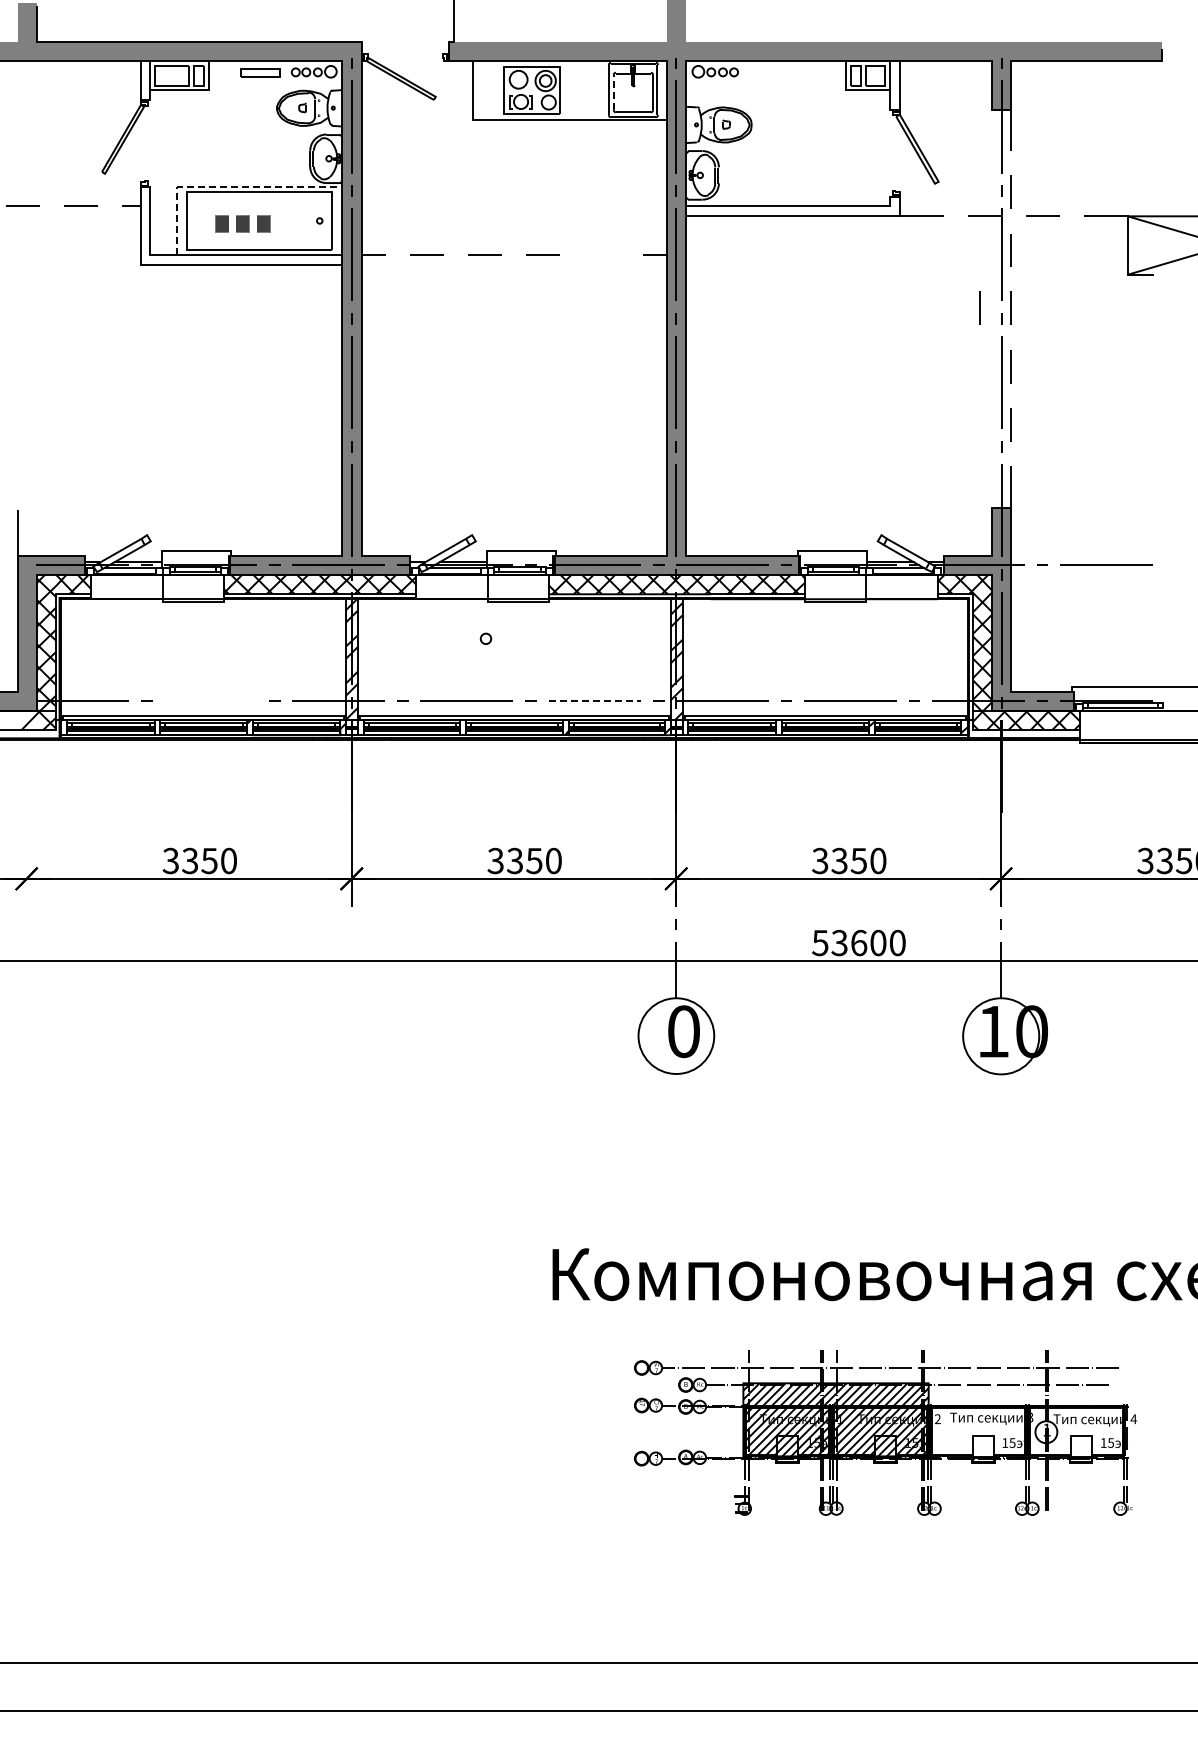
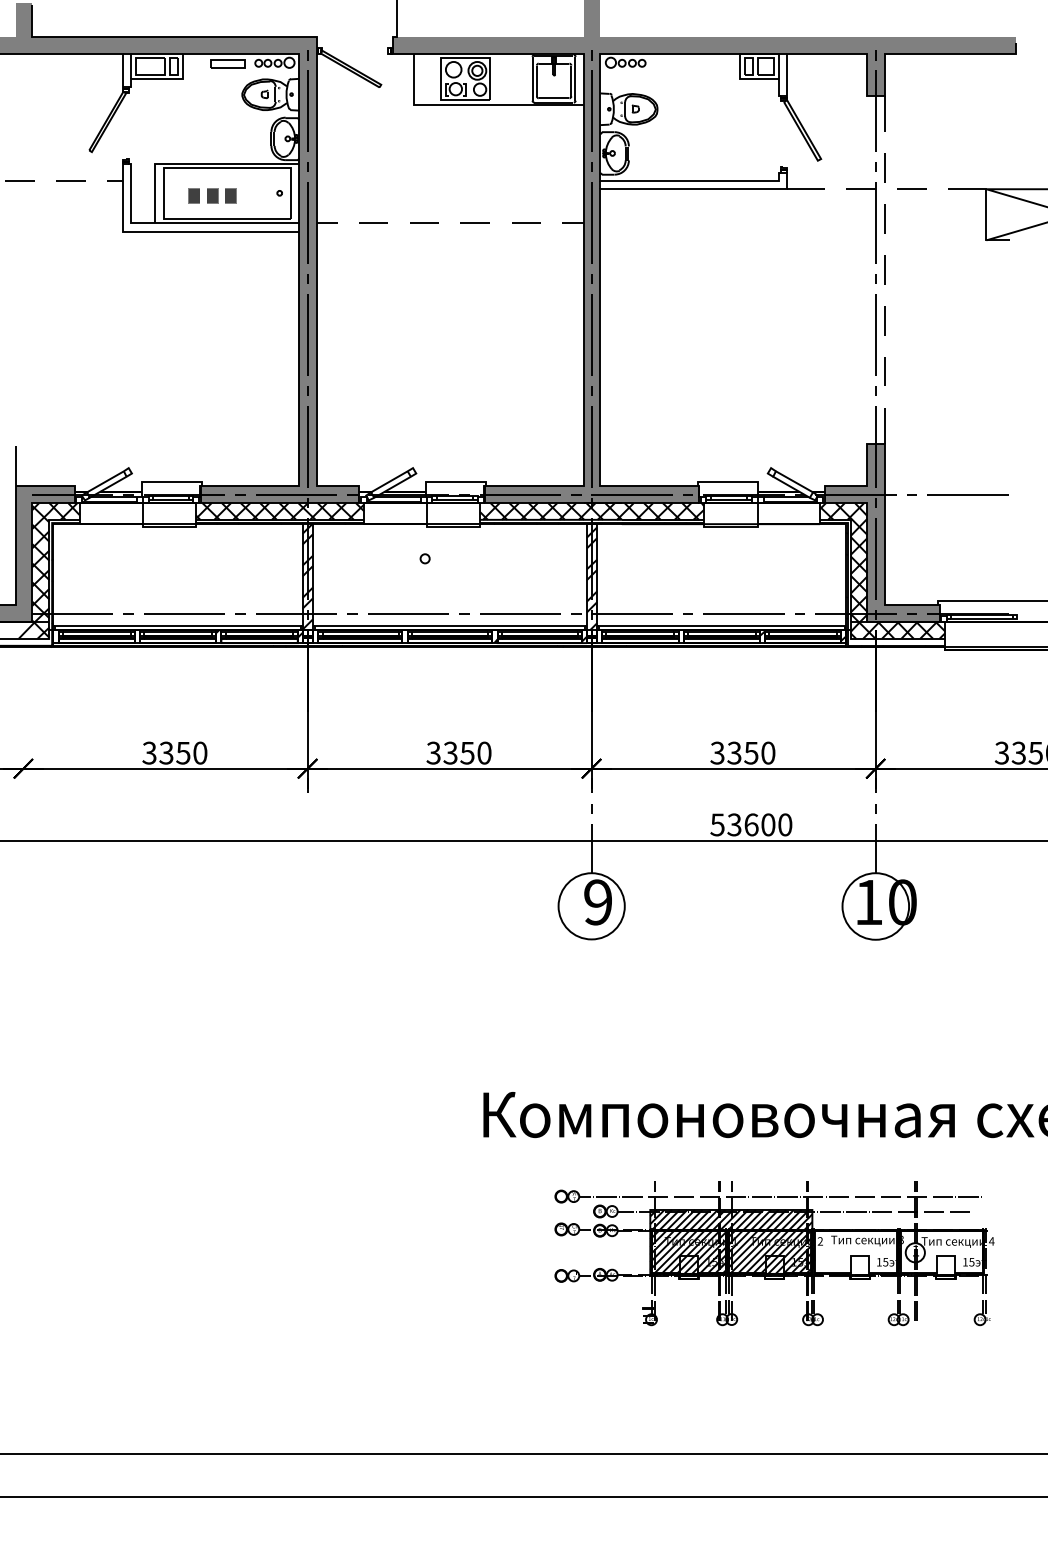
line: (613, 92) -> (536, 80), dashed -> solid
line: (225, 187) -> (197, 164), dashed -> solid
line: (601, 254) -> (526, 222), added
line: (979, 307) -> (856, 268), removed
line: (210, 700) -> (184, 612), added
line: (595, 701) -> (520, 613), dashed -> solid
text: (683, 1031) -> (597, 902), 0 -> 9

